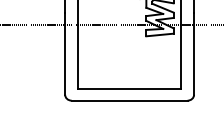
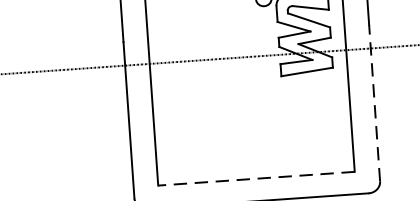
line: (194, 53) -> (375, 102), solid -> dashed
line: (129, 88) -> (256, 177), solid -> dashed

